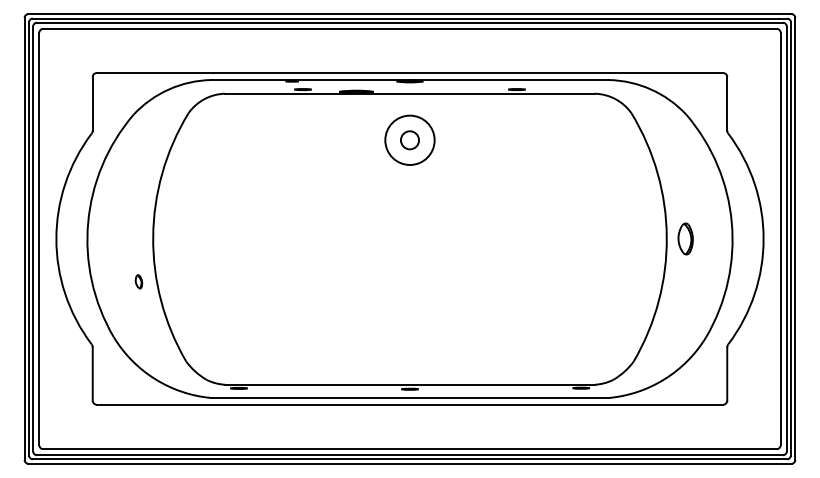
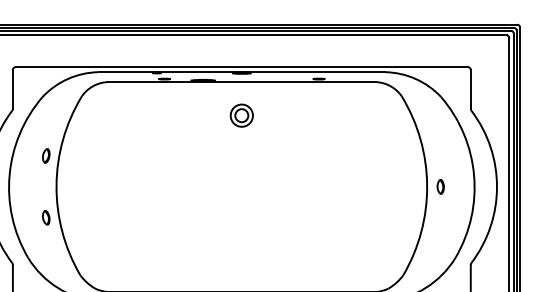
circle: (409, 139) -> (241, 115), size x0.62
part: (138, 195) -> (45, 155), added
part: (685, 238) -> (440, 186), size x0.62
part: (138, 281) -> (45, 217), size x1.43

